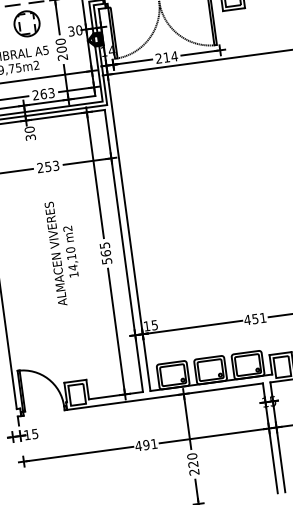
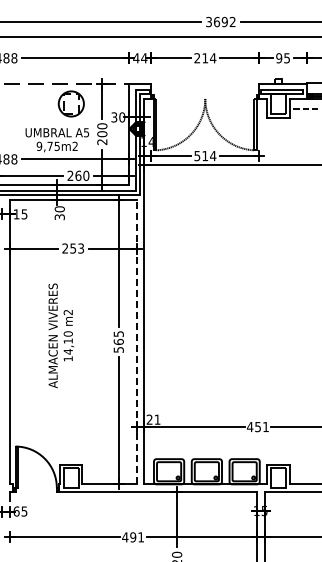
text: (159, 59) -> (197, 156), 214 -> 514
text: (51, 92) -> (86, 175), 263 -> 260
line: (123, 250) -> (136, 341), solid -> dashed
text: (63, 252) -> (60, 335), moved
text: (150, 325) -> (153, 419), 15 -> 21
text: (27, 435) -> (16, 511), 15 -> 65

